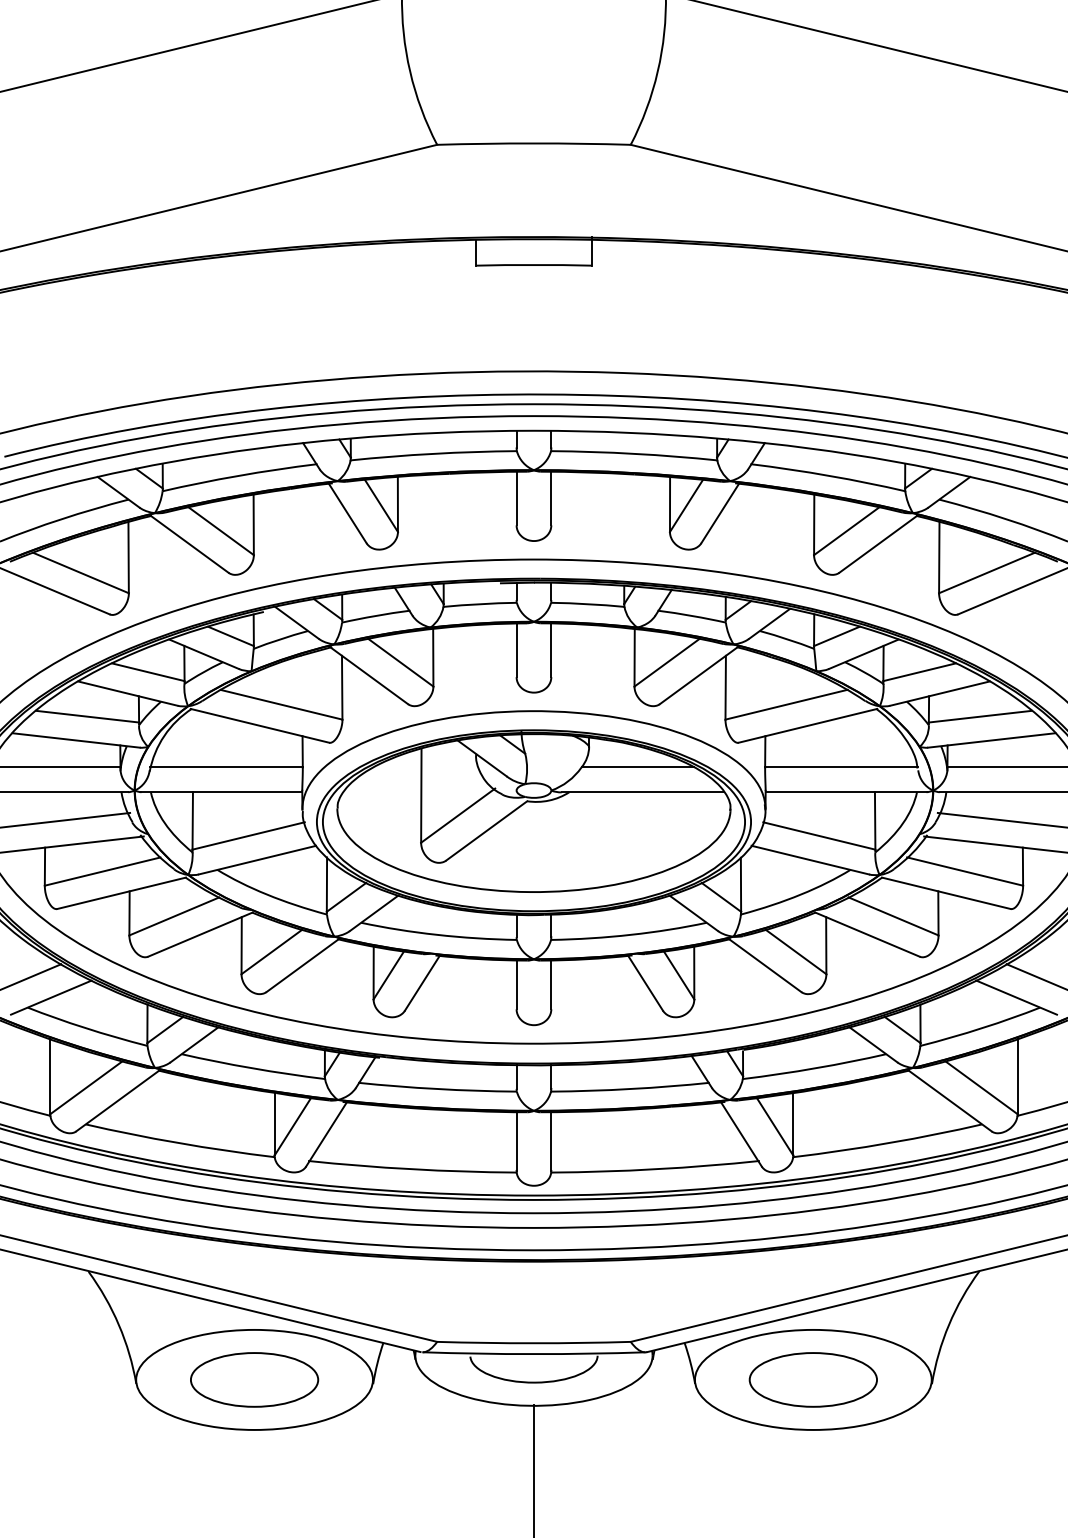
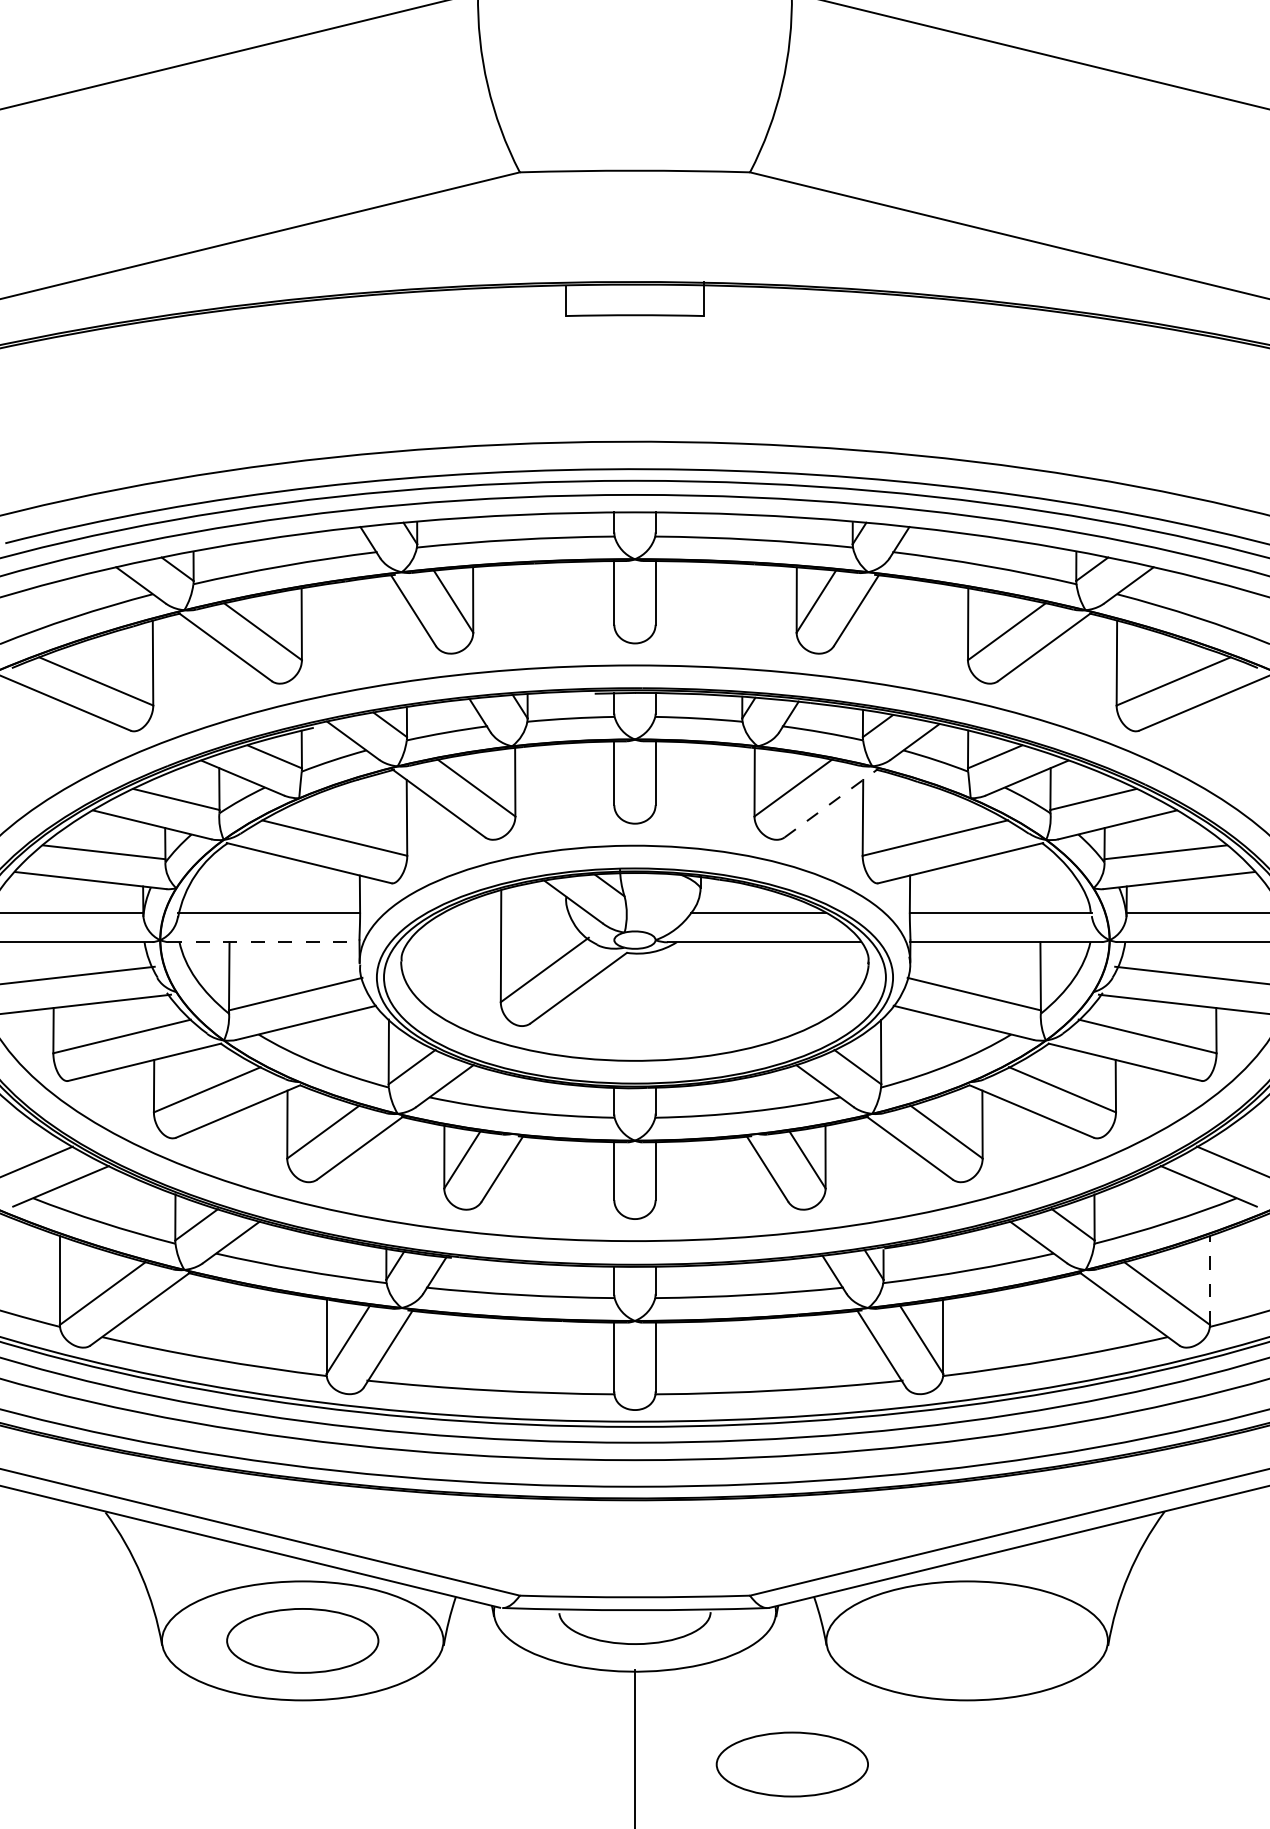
line: (699, 675) -> (831, 803), solid -> dashed
line: (222, 792) -> (264, 942), solid -> dashed
line: (1017, 1076) -> (1209, 1280), solid -> dashed
part: (812, 1379) -> (791, 1764), moved

